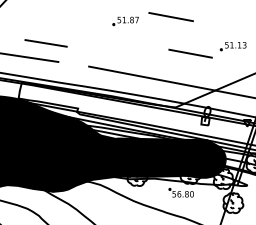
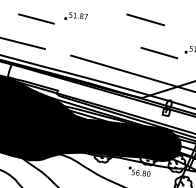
part: (125, 21) -> (76, 16), moved
line: (45, 43) -> (35, 19), moved

